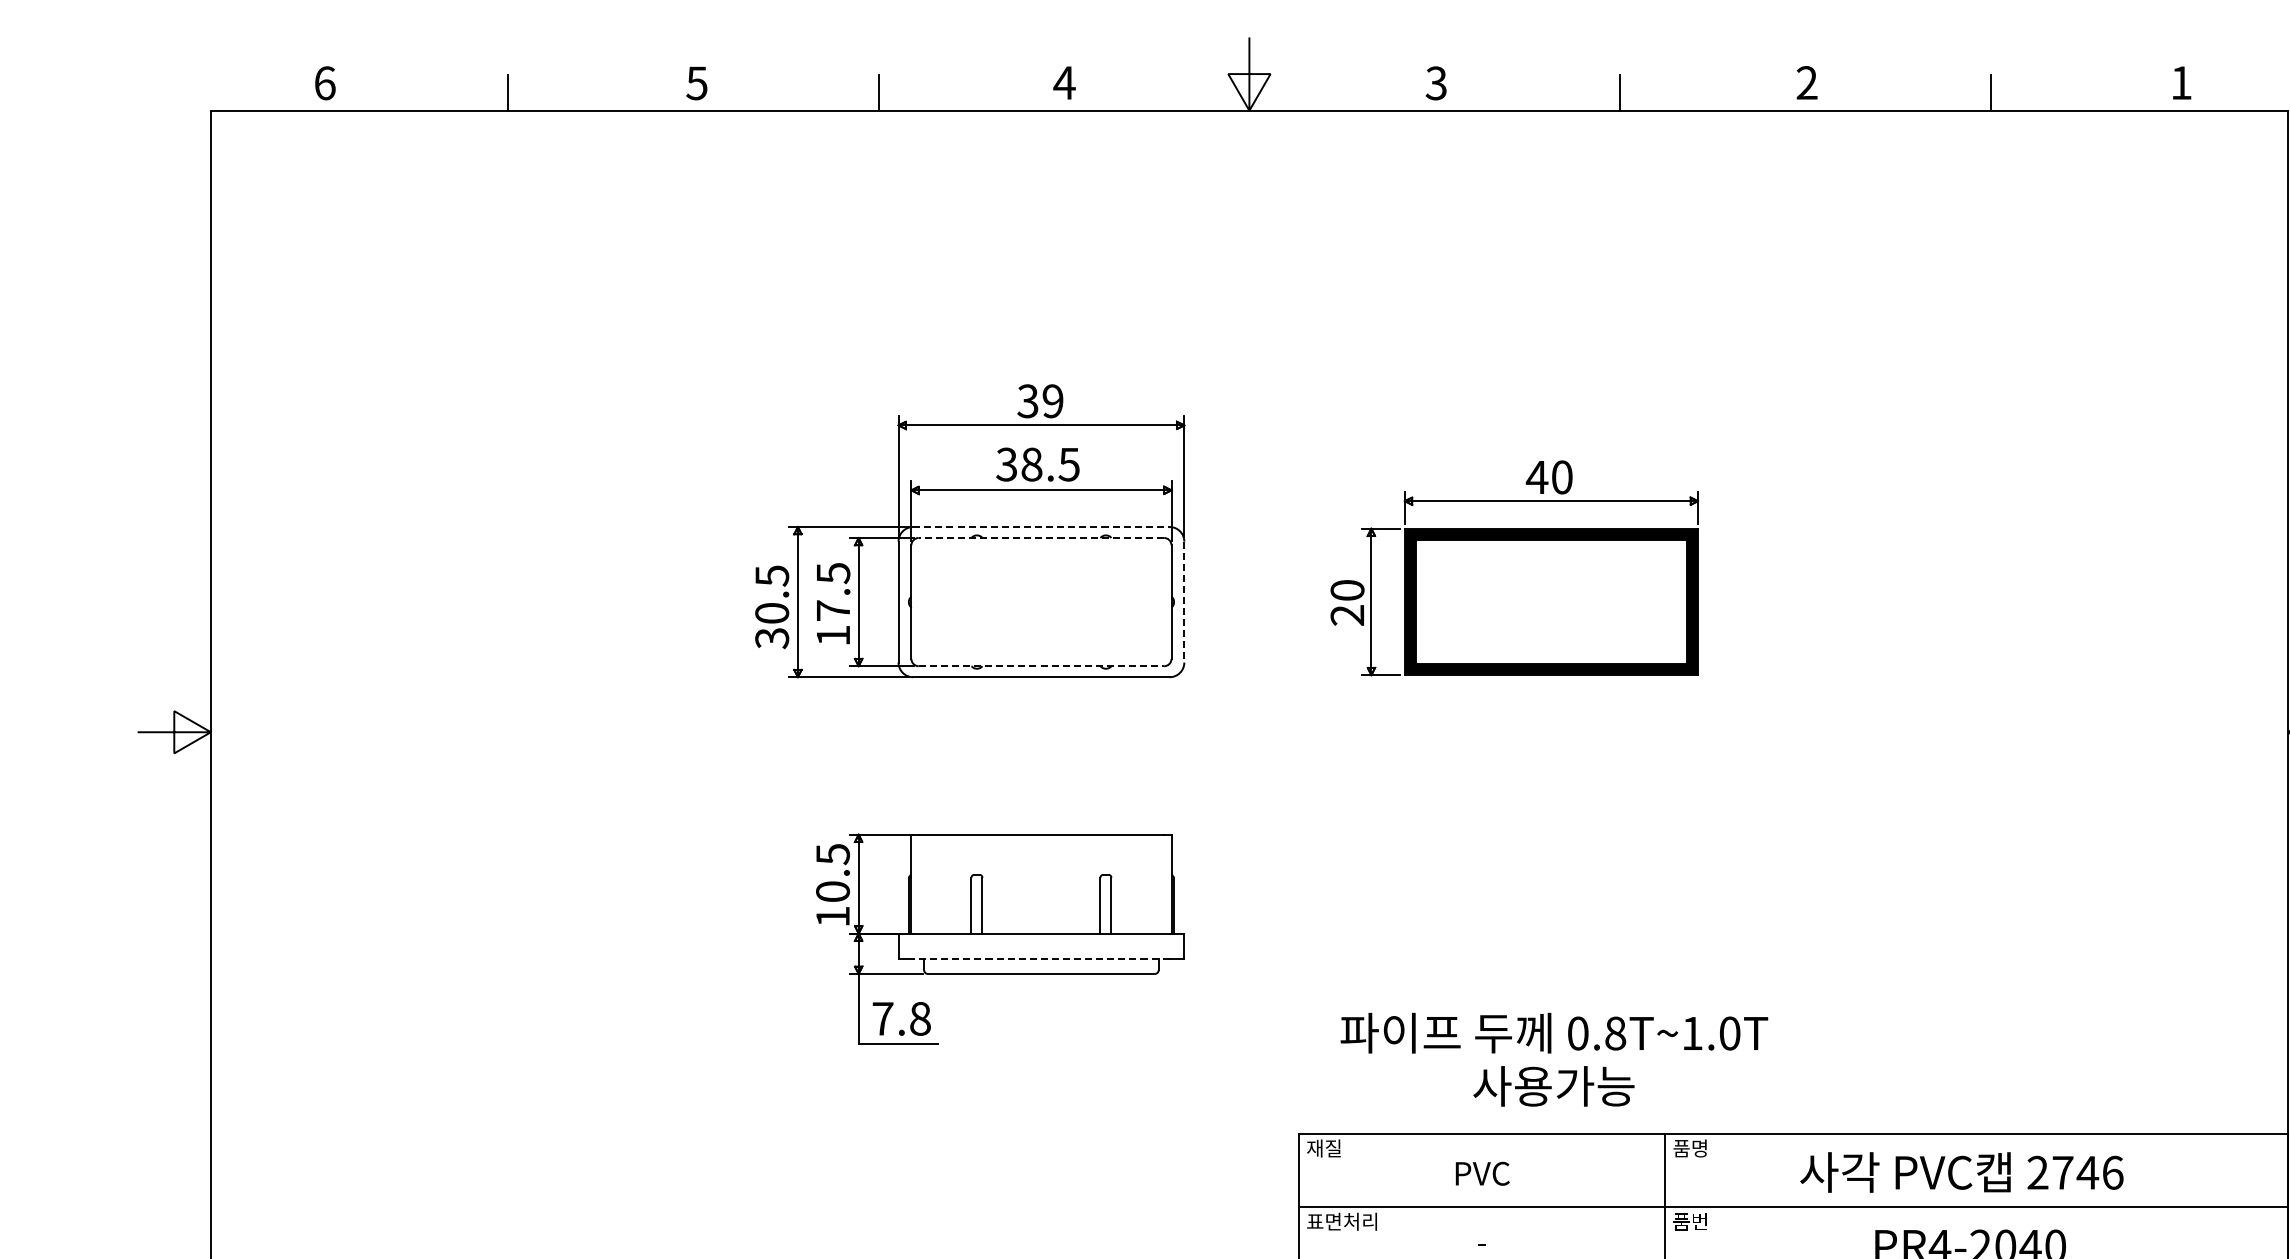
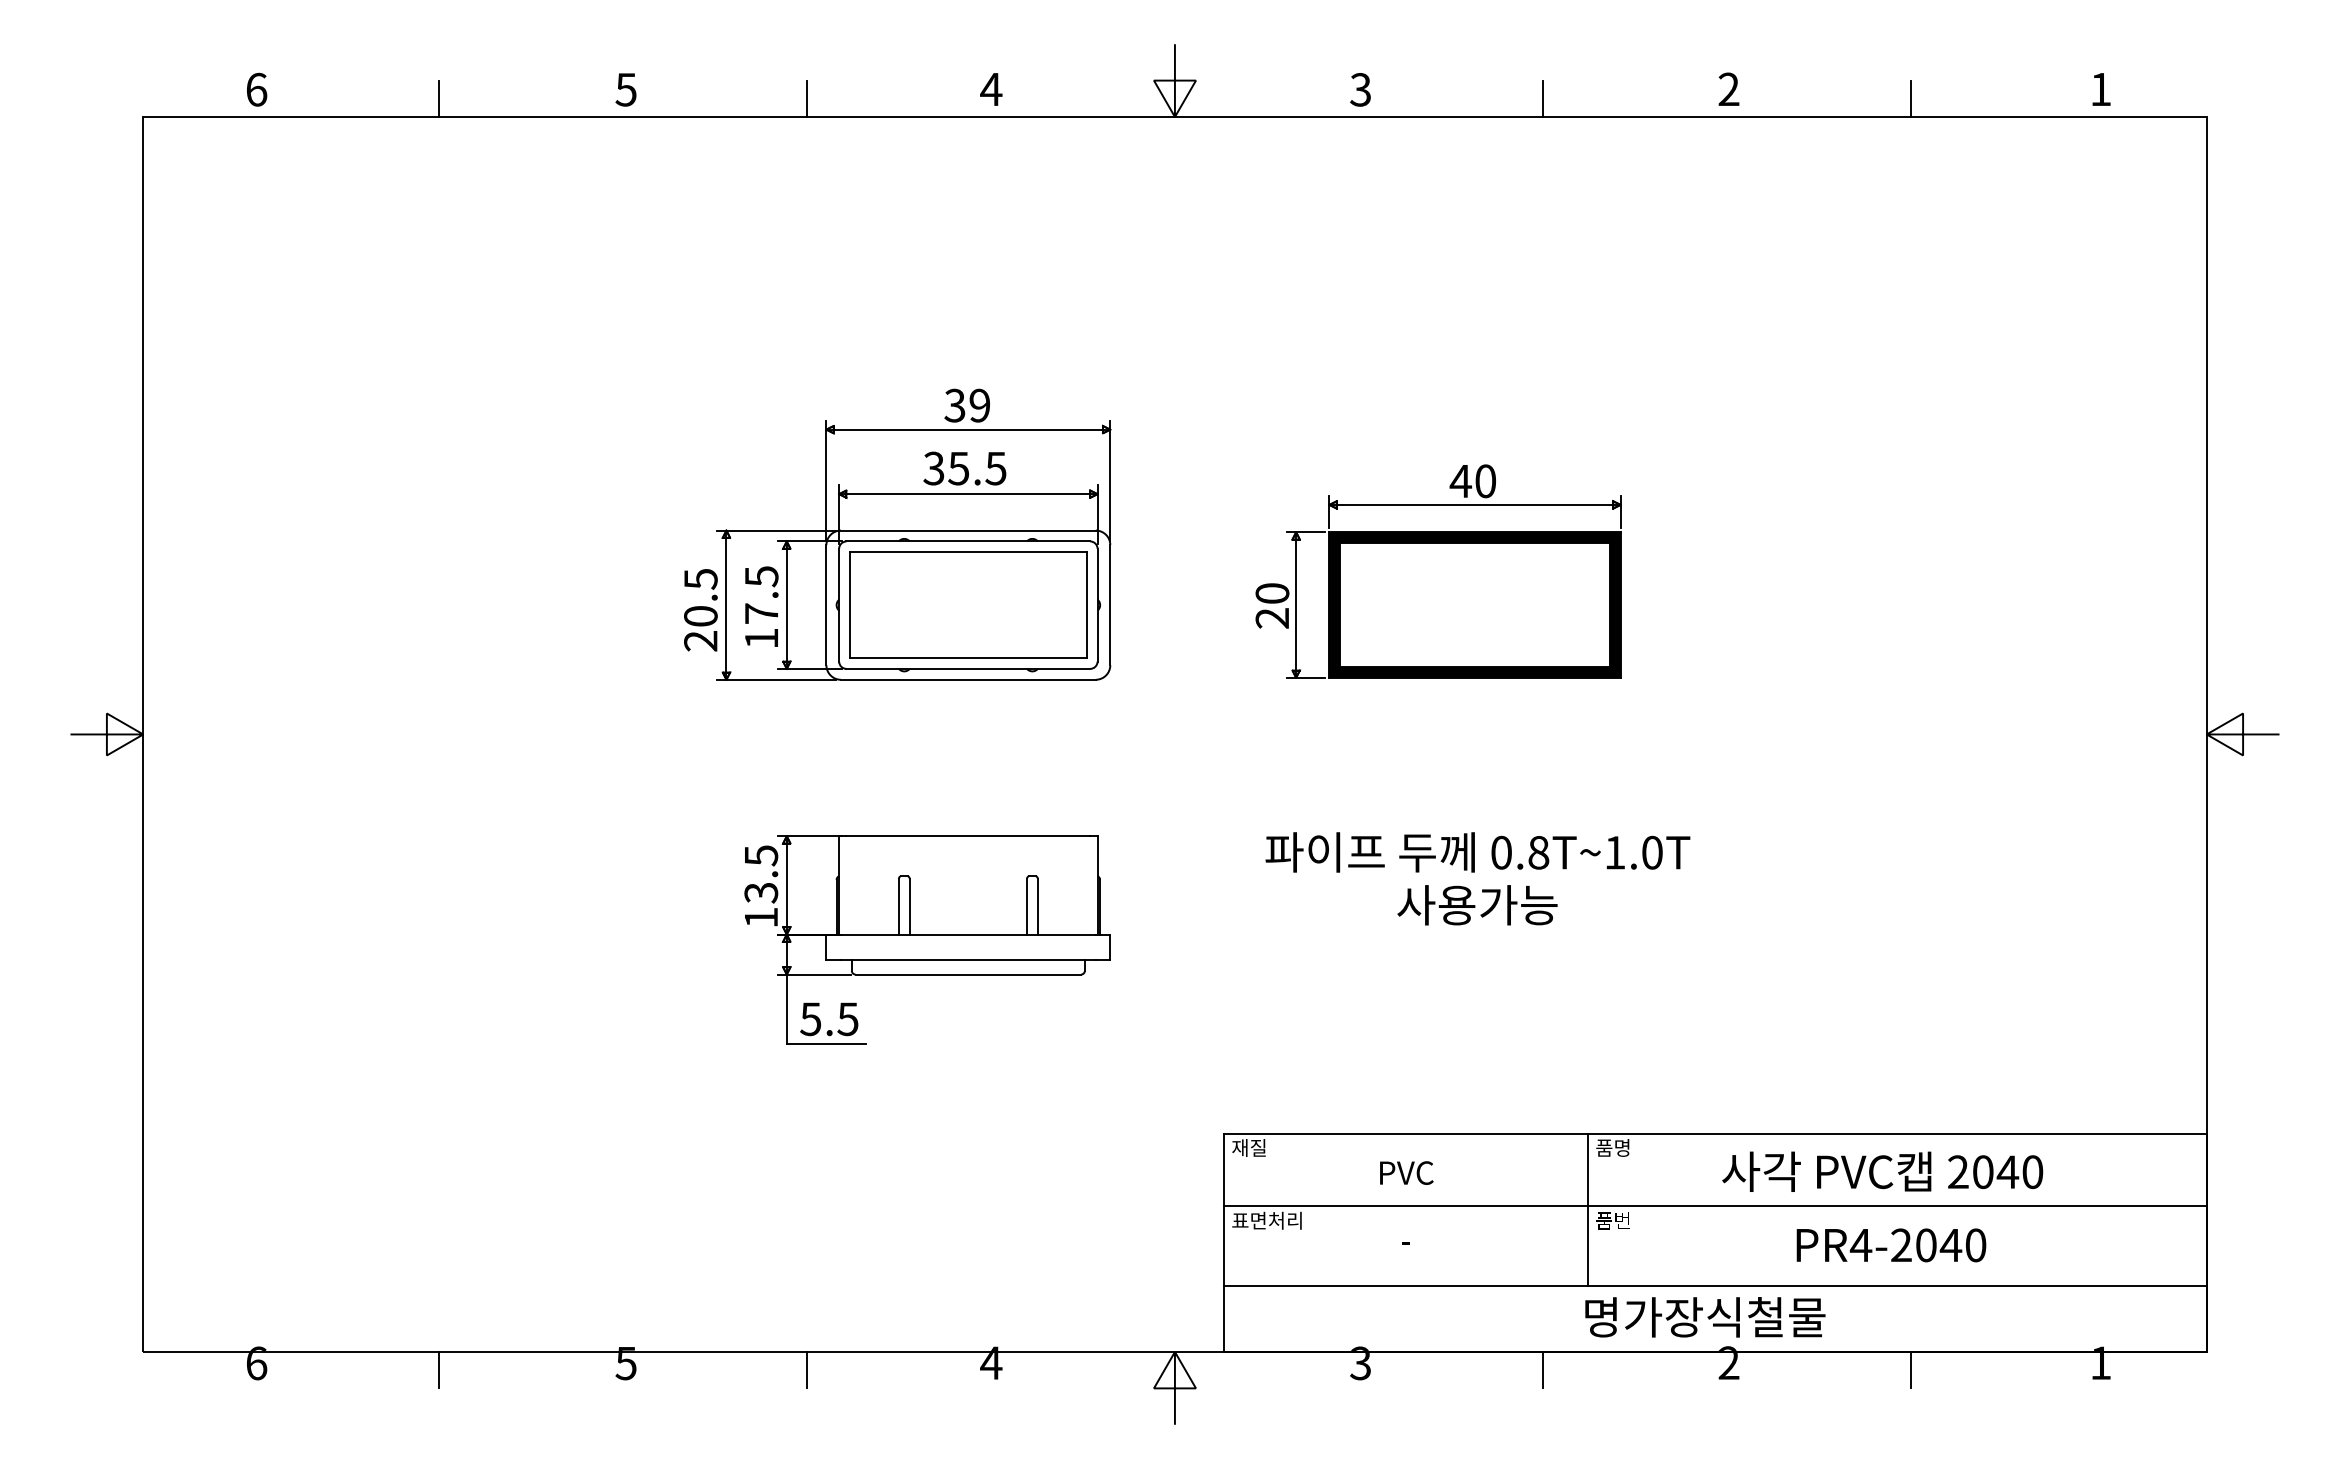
text: (1031, 464) -> (958, 468), 38.5 -> 35.5
line: (1041, 526) -> (968, 530), dashed -> solid
line: (1041, 538) -> (968, 541), dashed -> solid
part: (1041, 601) -> (968, 604), added
line: (1184, 602) -> (1110, 605), dashed -> solid
text: (771, 638) -> (700, 641), 30.5 -> 20.5
line: (1041, 665) -> (968, 668), dashed -> solid
text: (833, 891) -> (761, 892), 10.5 -> 13.5
line: (1040, 958) -> (967, 959), dashed -> solid
text: (901, 1019) -> (829, 1019), 7.8 -> 5.5
text: (1553, 1059) -> (1477, 878), moved
text: (2088, 1173) -> (2008, 1172), 2746 -> 2040

